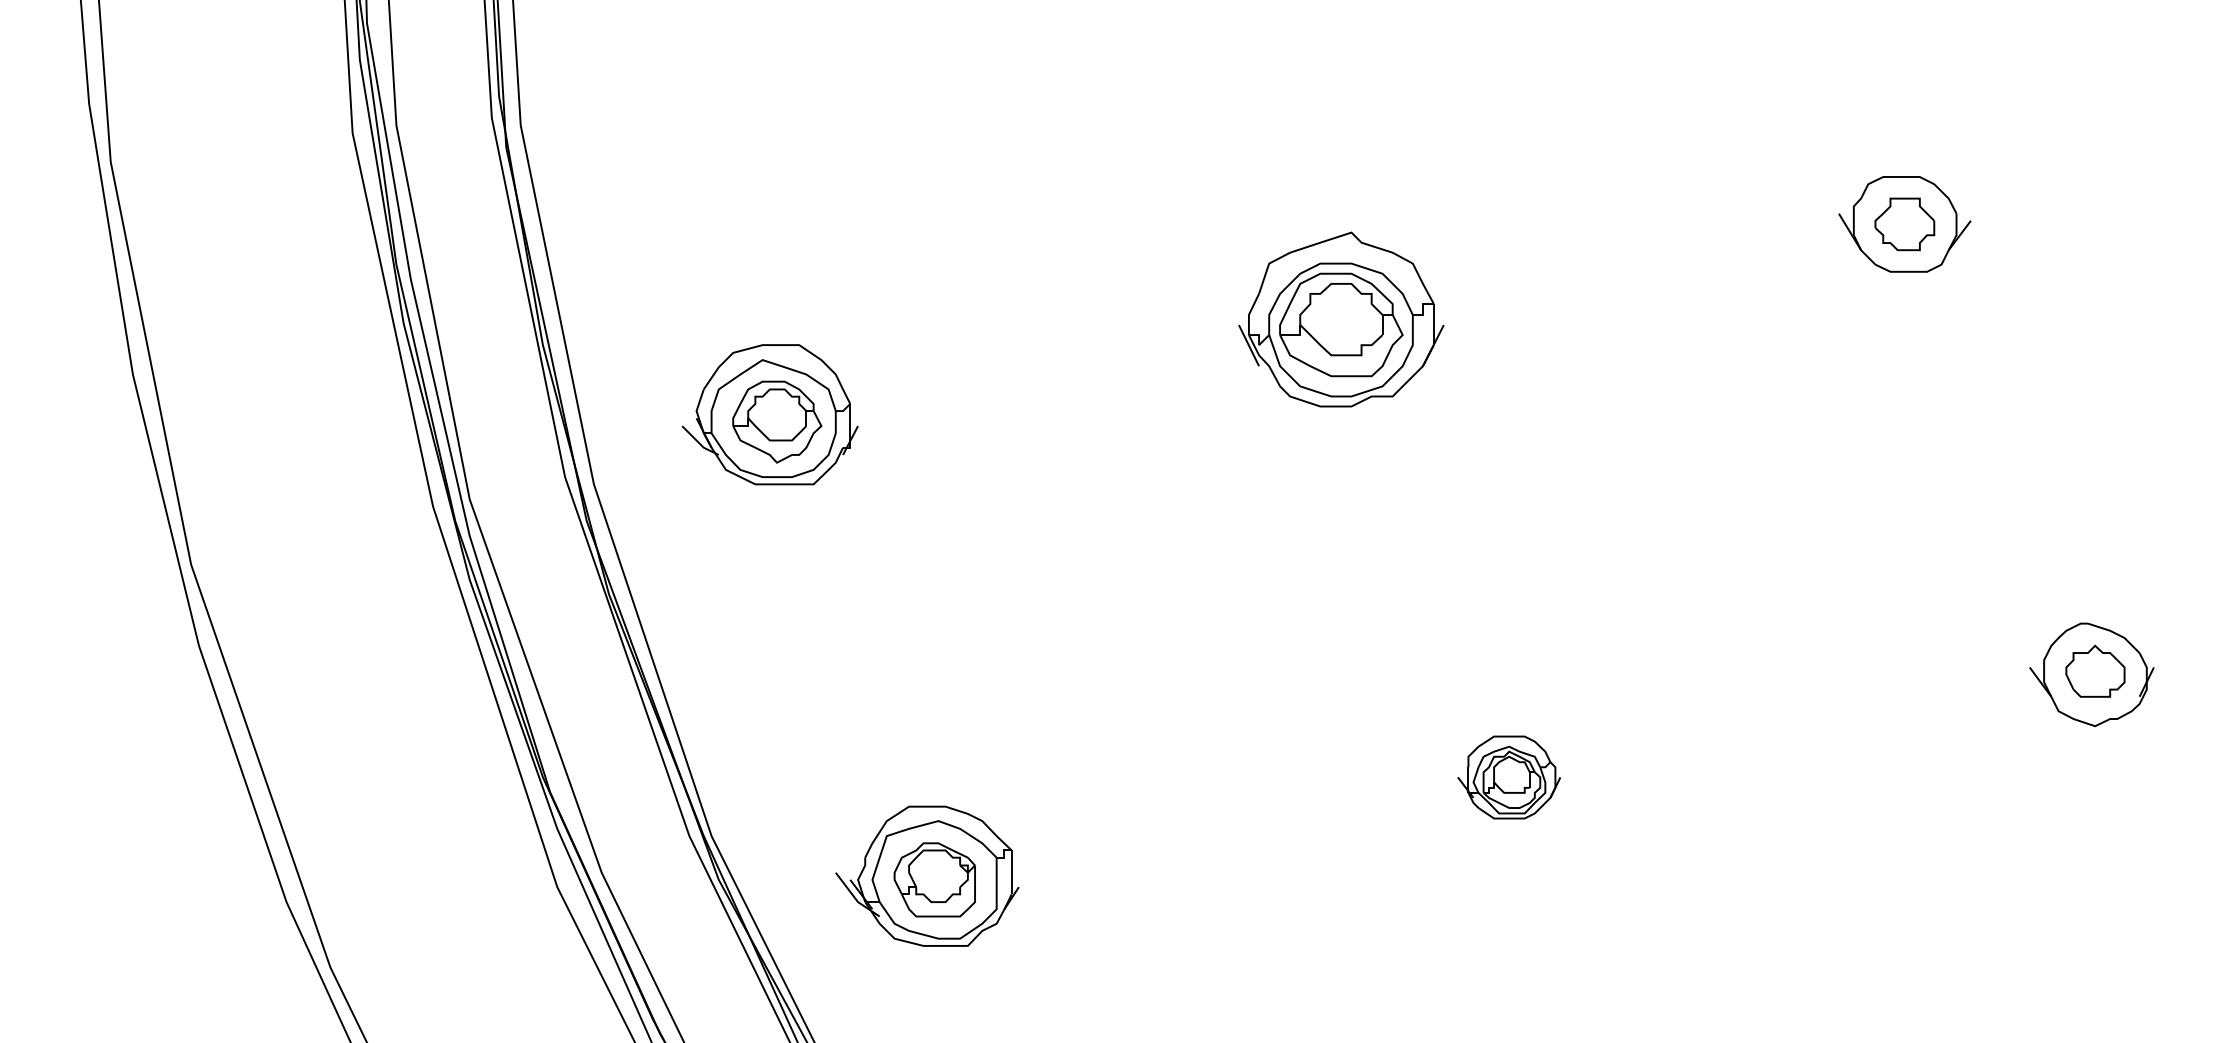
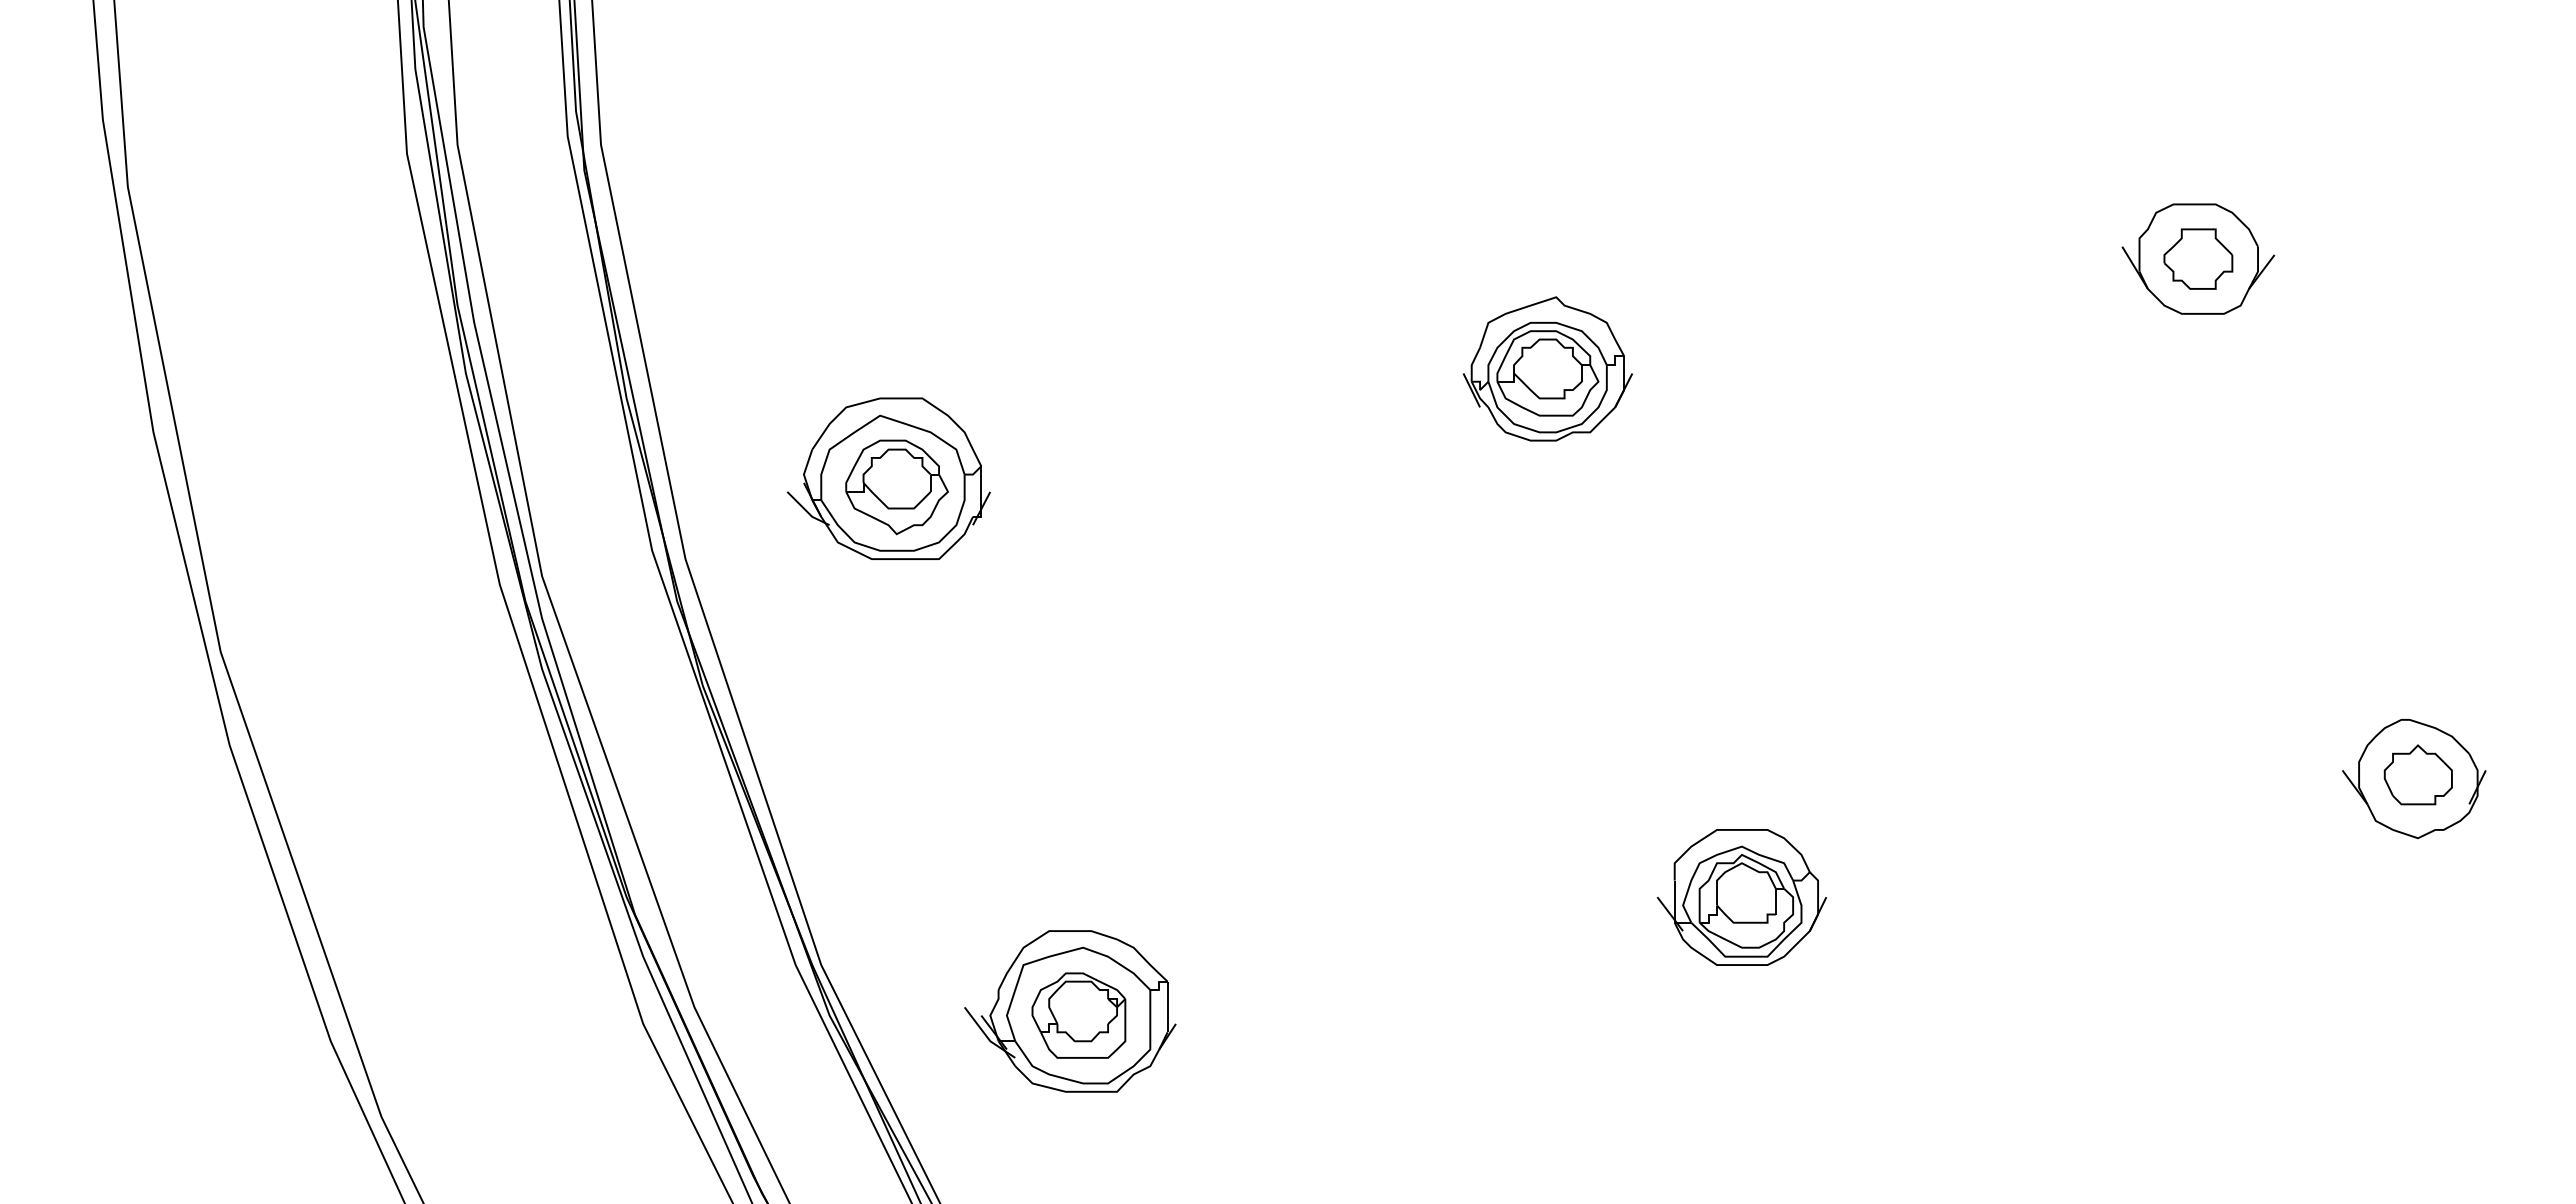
part: (1340, 319) -> (1547, 368), size x0.71
part: (1508, 777) -> (1741, 897), size x1.43

